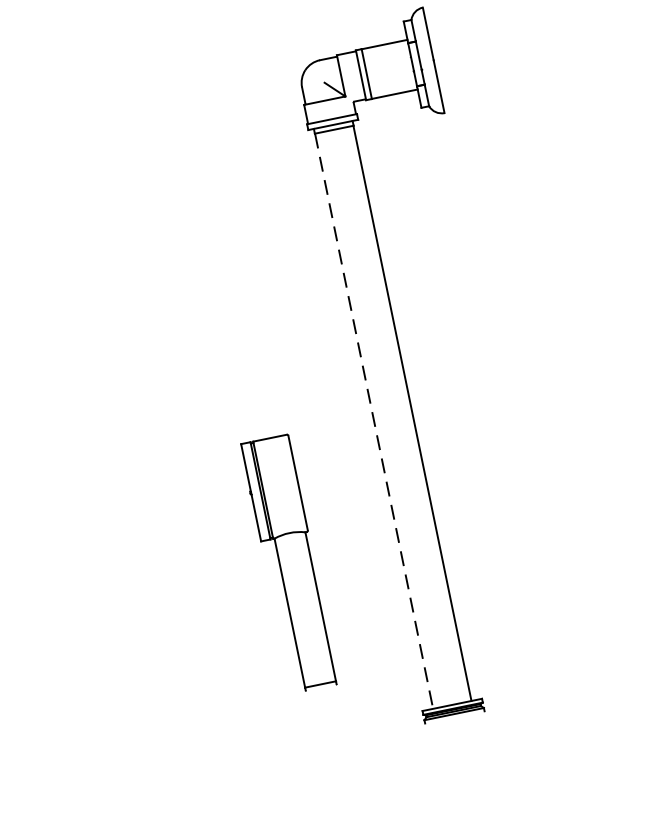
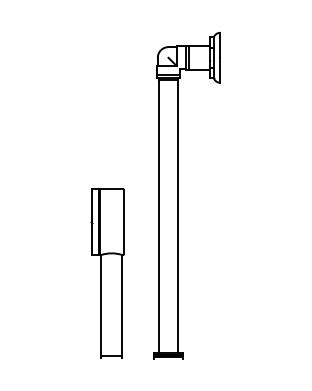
line: (374, 421) -> (159, 216), dashed -> solid
part: (289, 564) -> (107, 273), size x1.43

